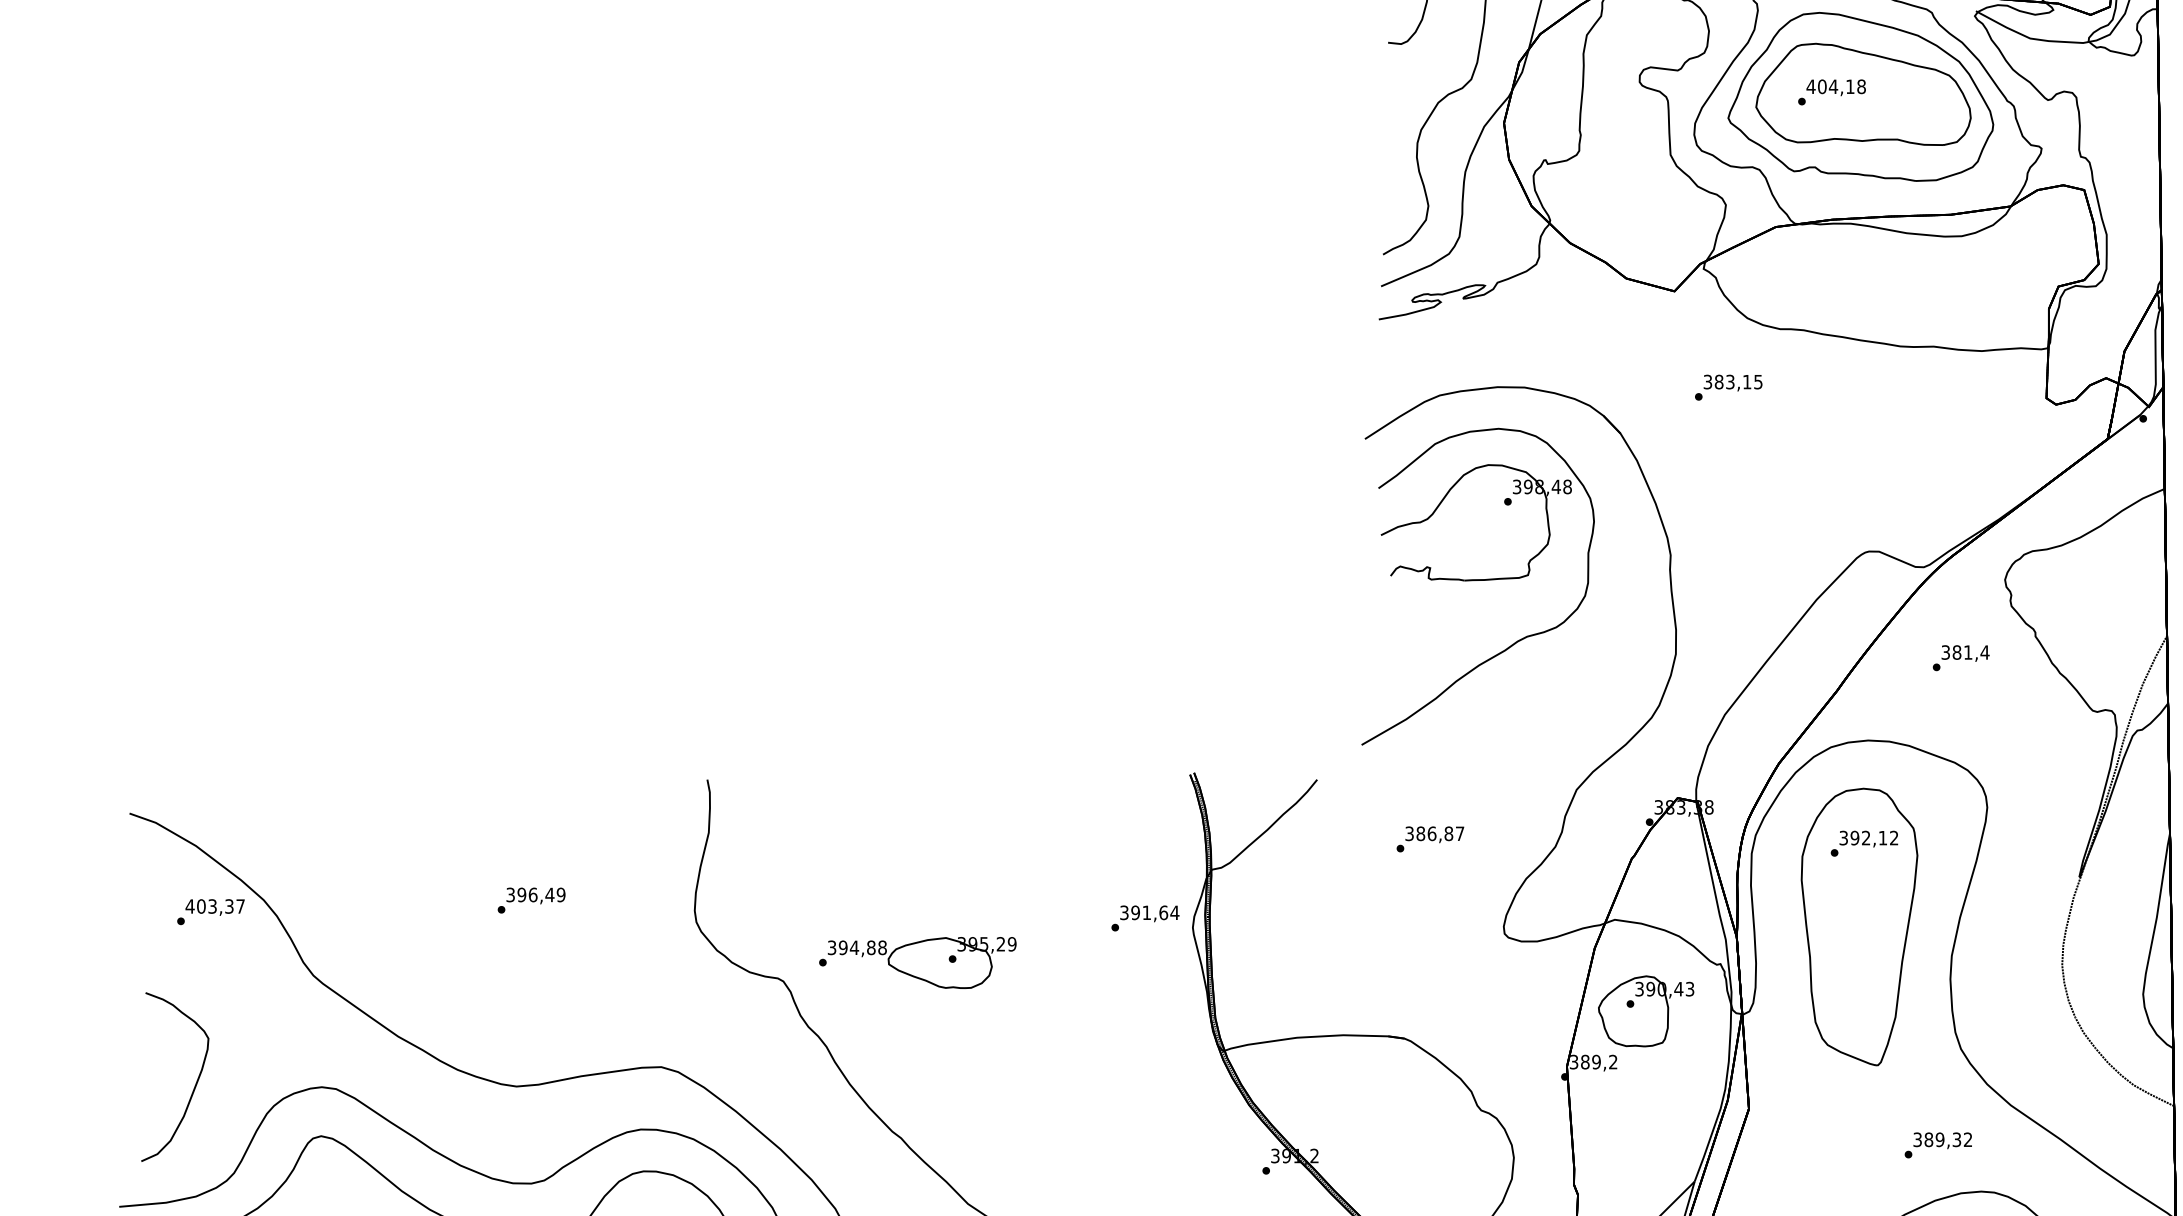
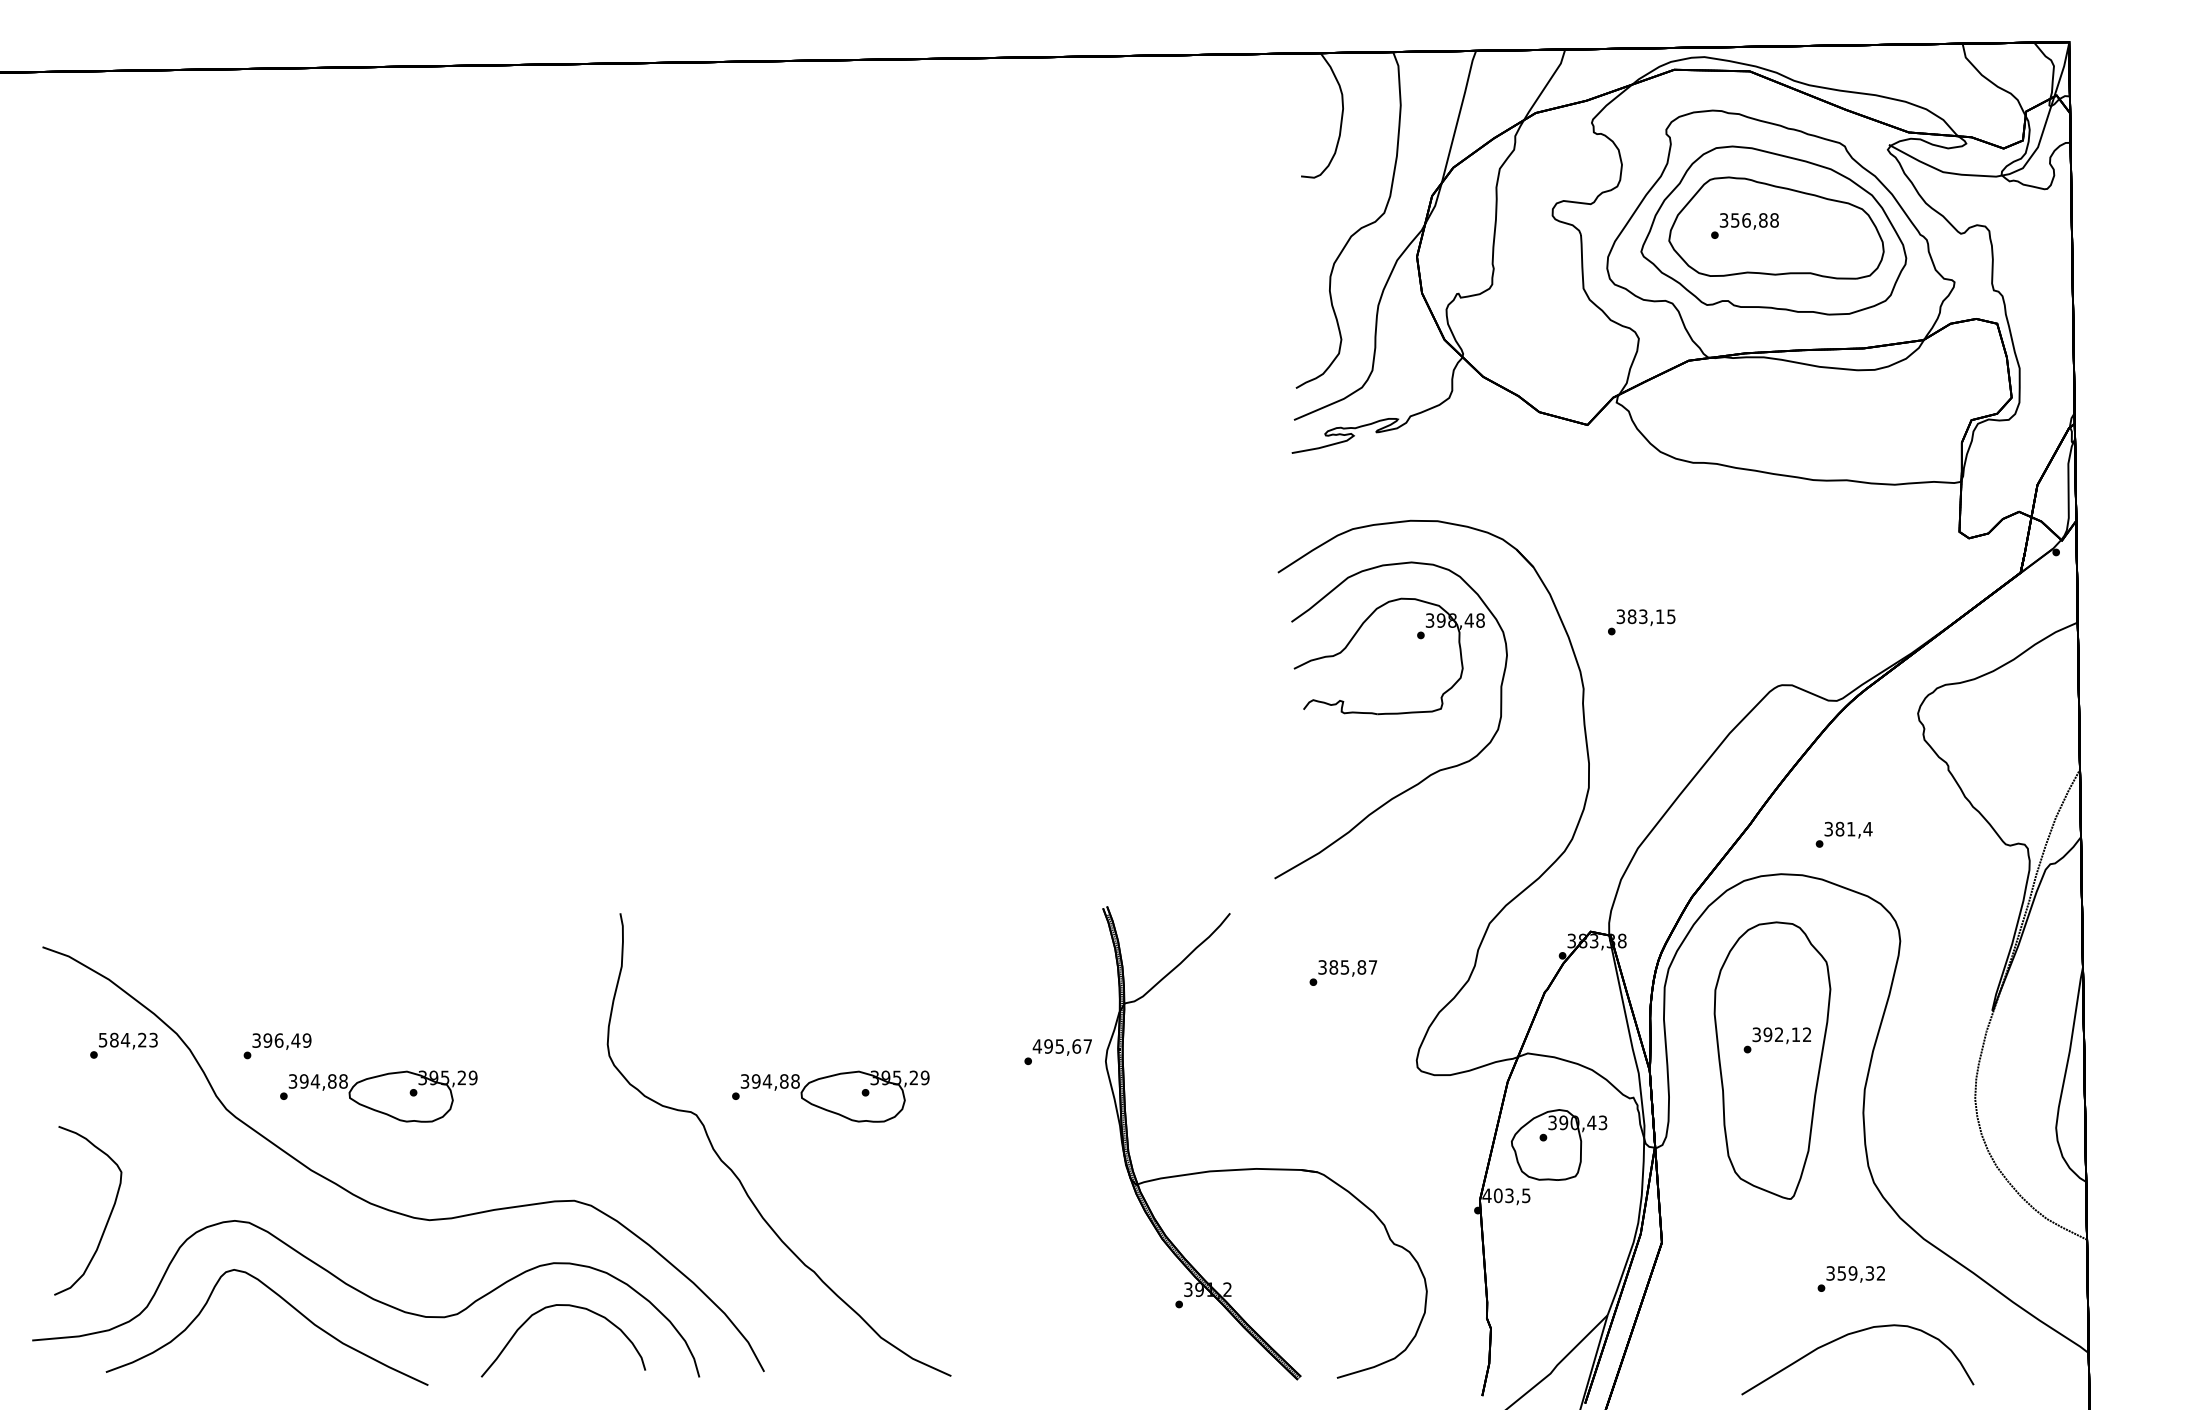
text: (1830, 86) -> (1743, 220), 404,18 -> 356,88
text: (1728, 387) -> (1641, 622), moved
text: (1960, 657) -> (1843, 834), moved
text: (1431, 833) -> (1344, 967), 386,87 -> 385,87
text: (1863, 843) -> (1776, 1040), moved
text: (531, 900) -> (277, 1046), moved
text: (214, 905) -> (127, 1039), 403,37 -> 584,23
text: (1149, 912) -> (1062, 1046), 391,64 -> 495,67
part: (465, 962) -> (378, 1096), added
text: (1593, 1061) -> (1506, 1195), 389,2 -> 403,5
text: (1928, 1139) -> (1841, 1273), 389,32 -> 359,32

